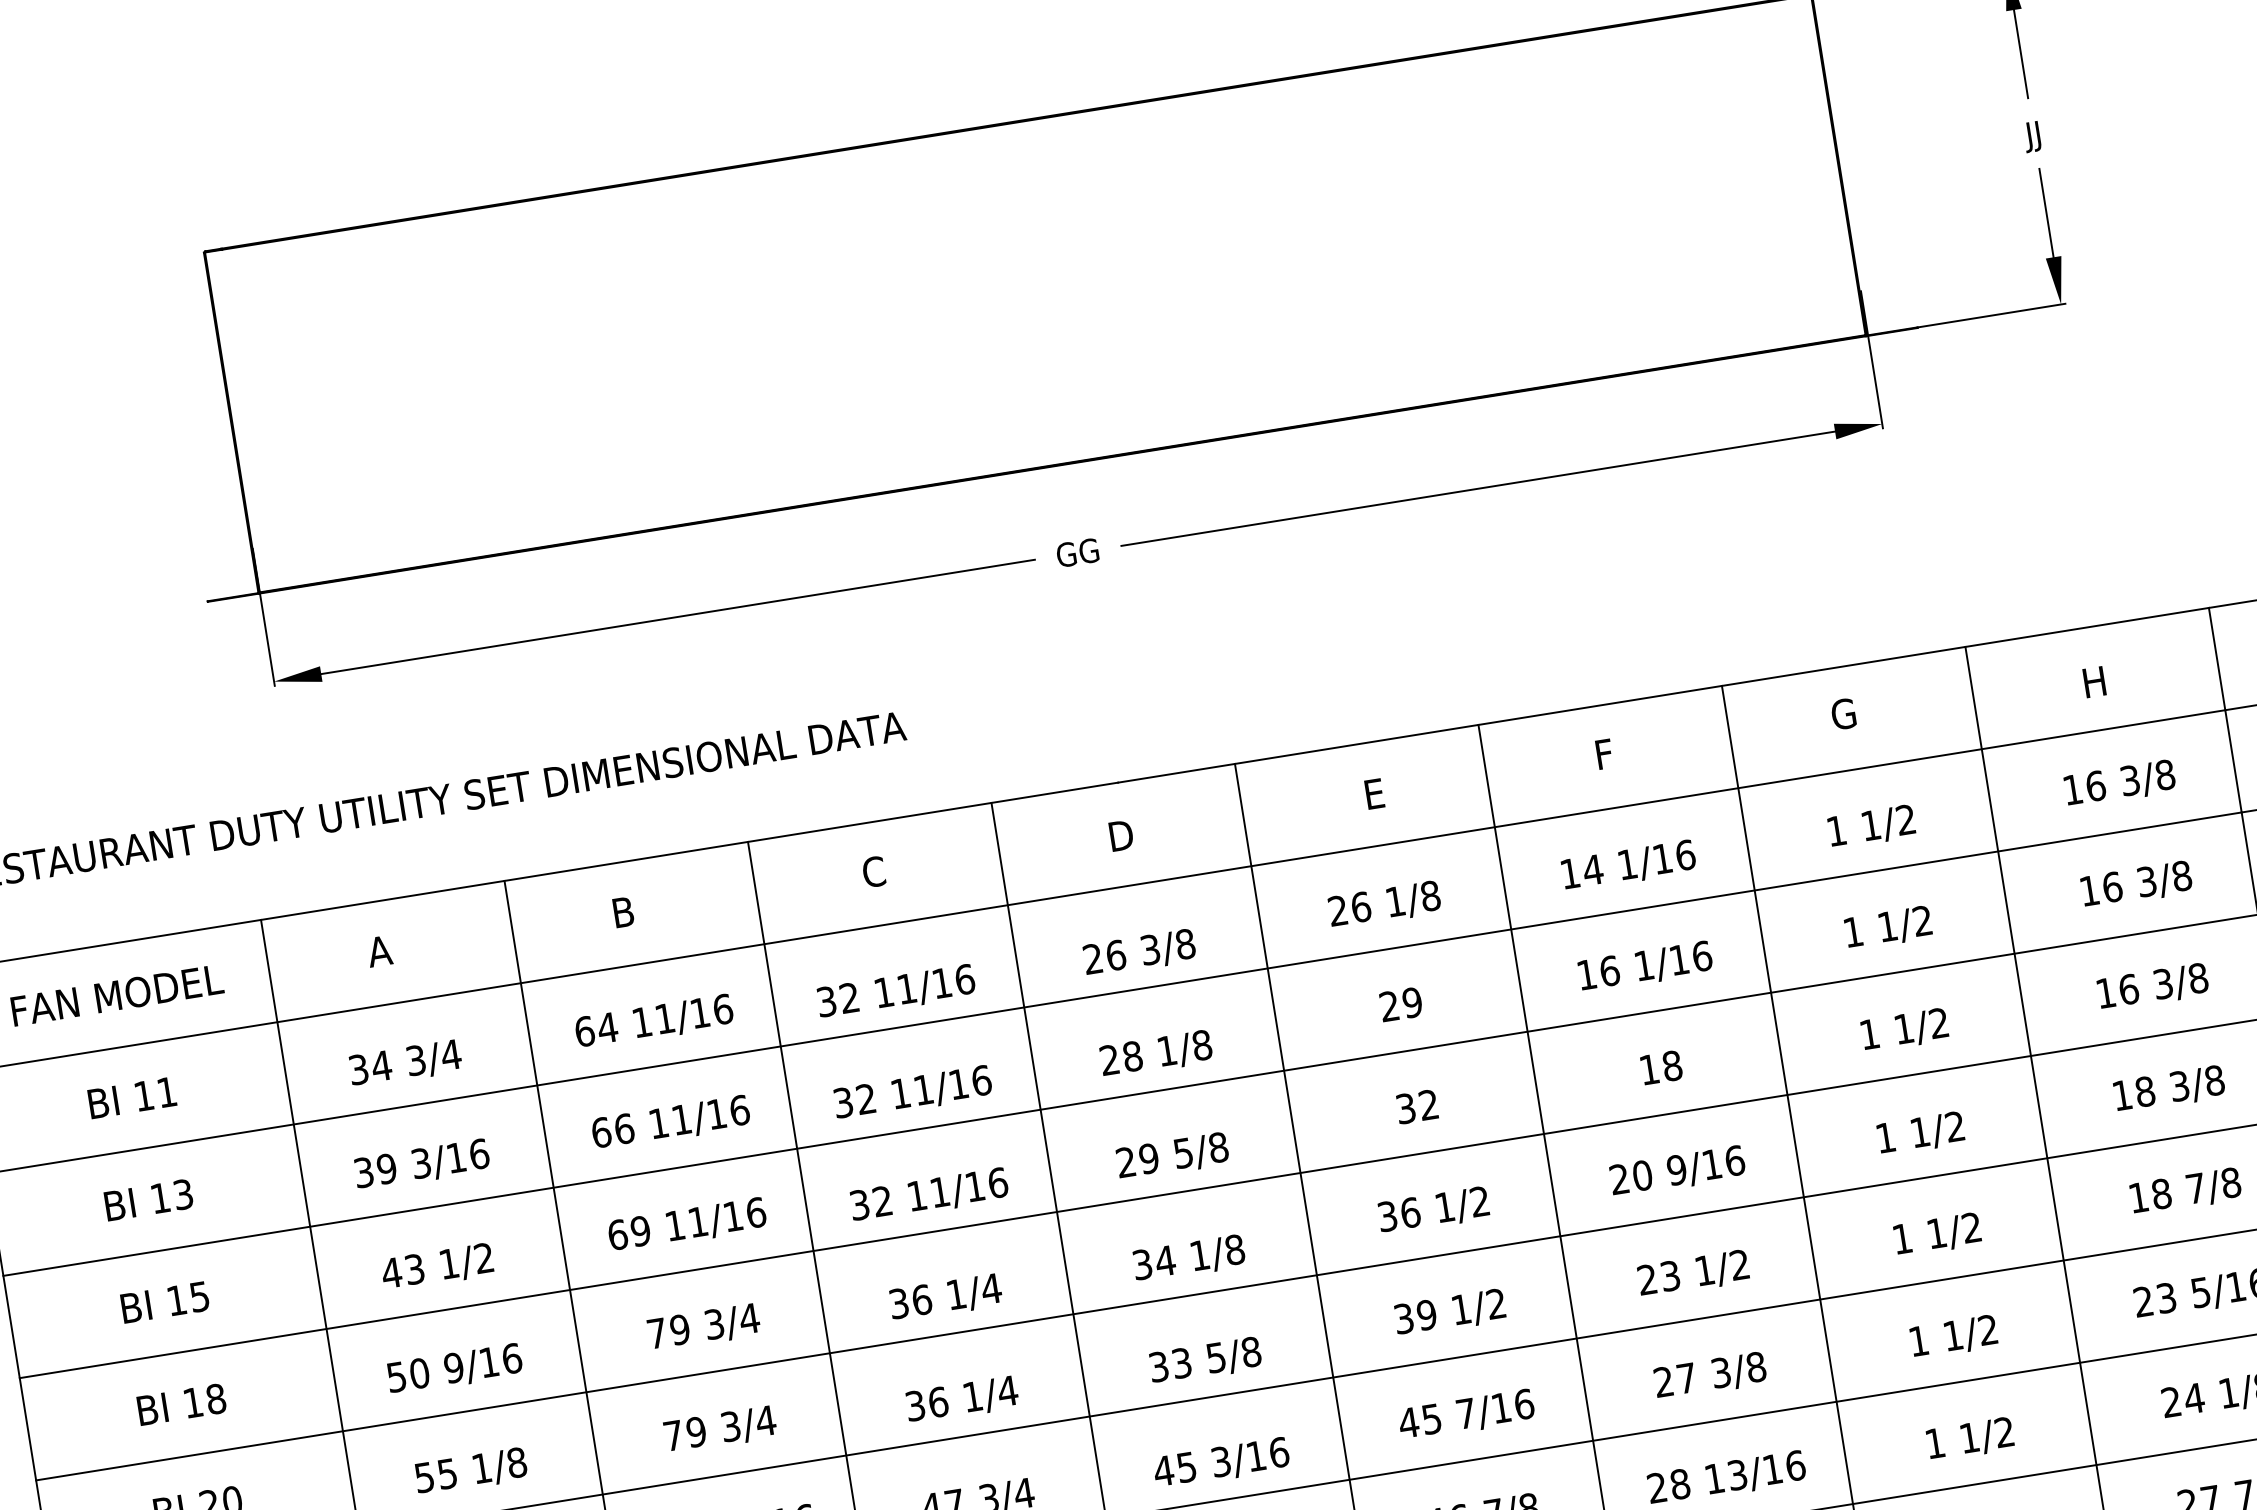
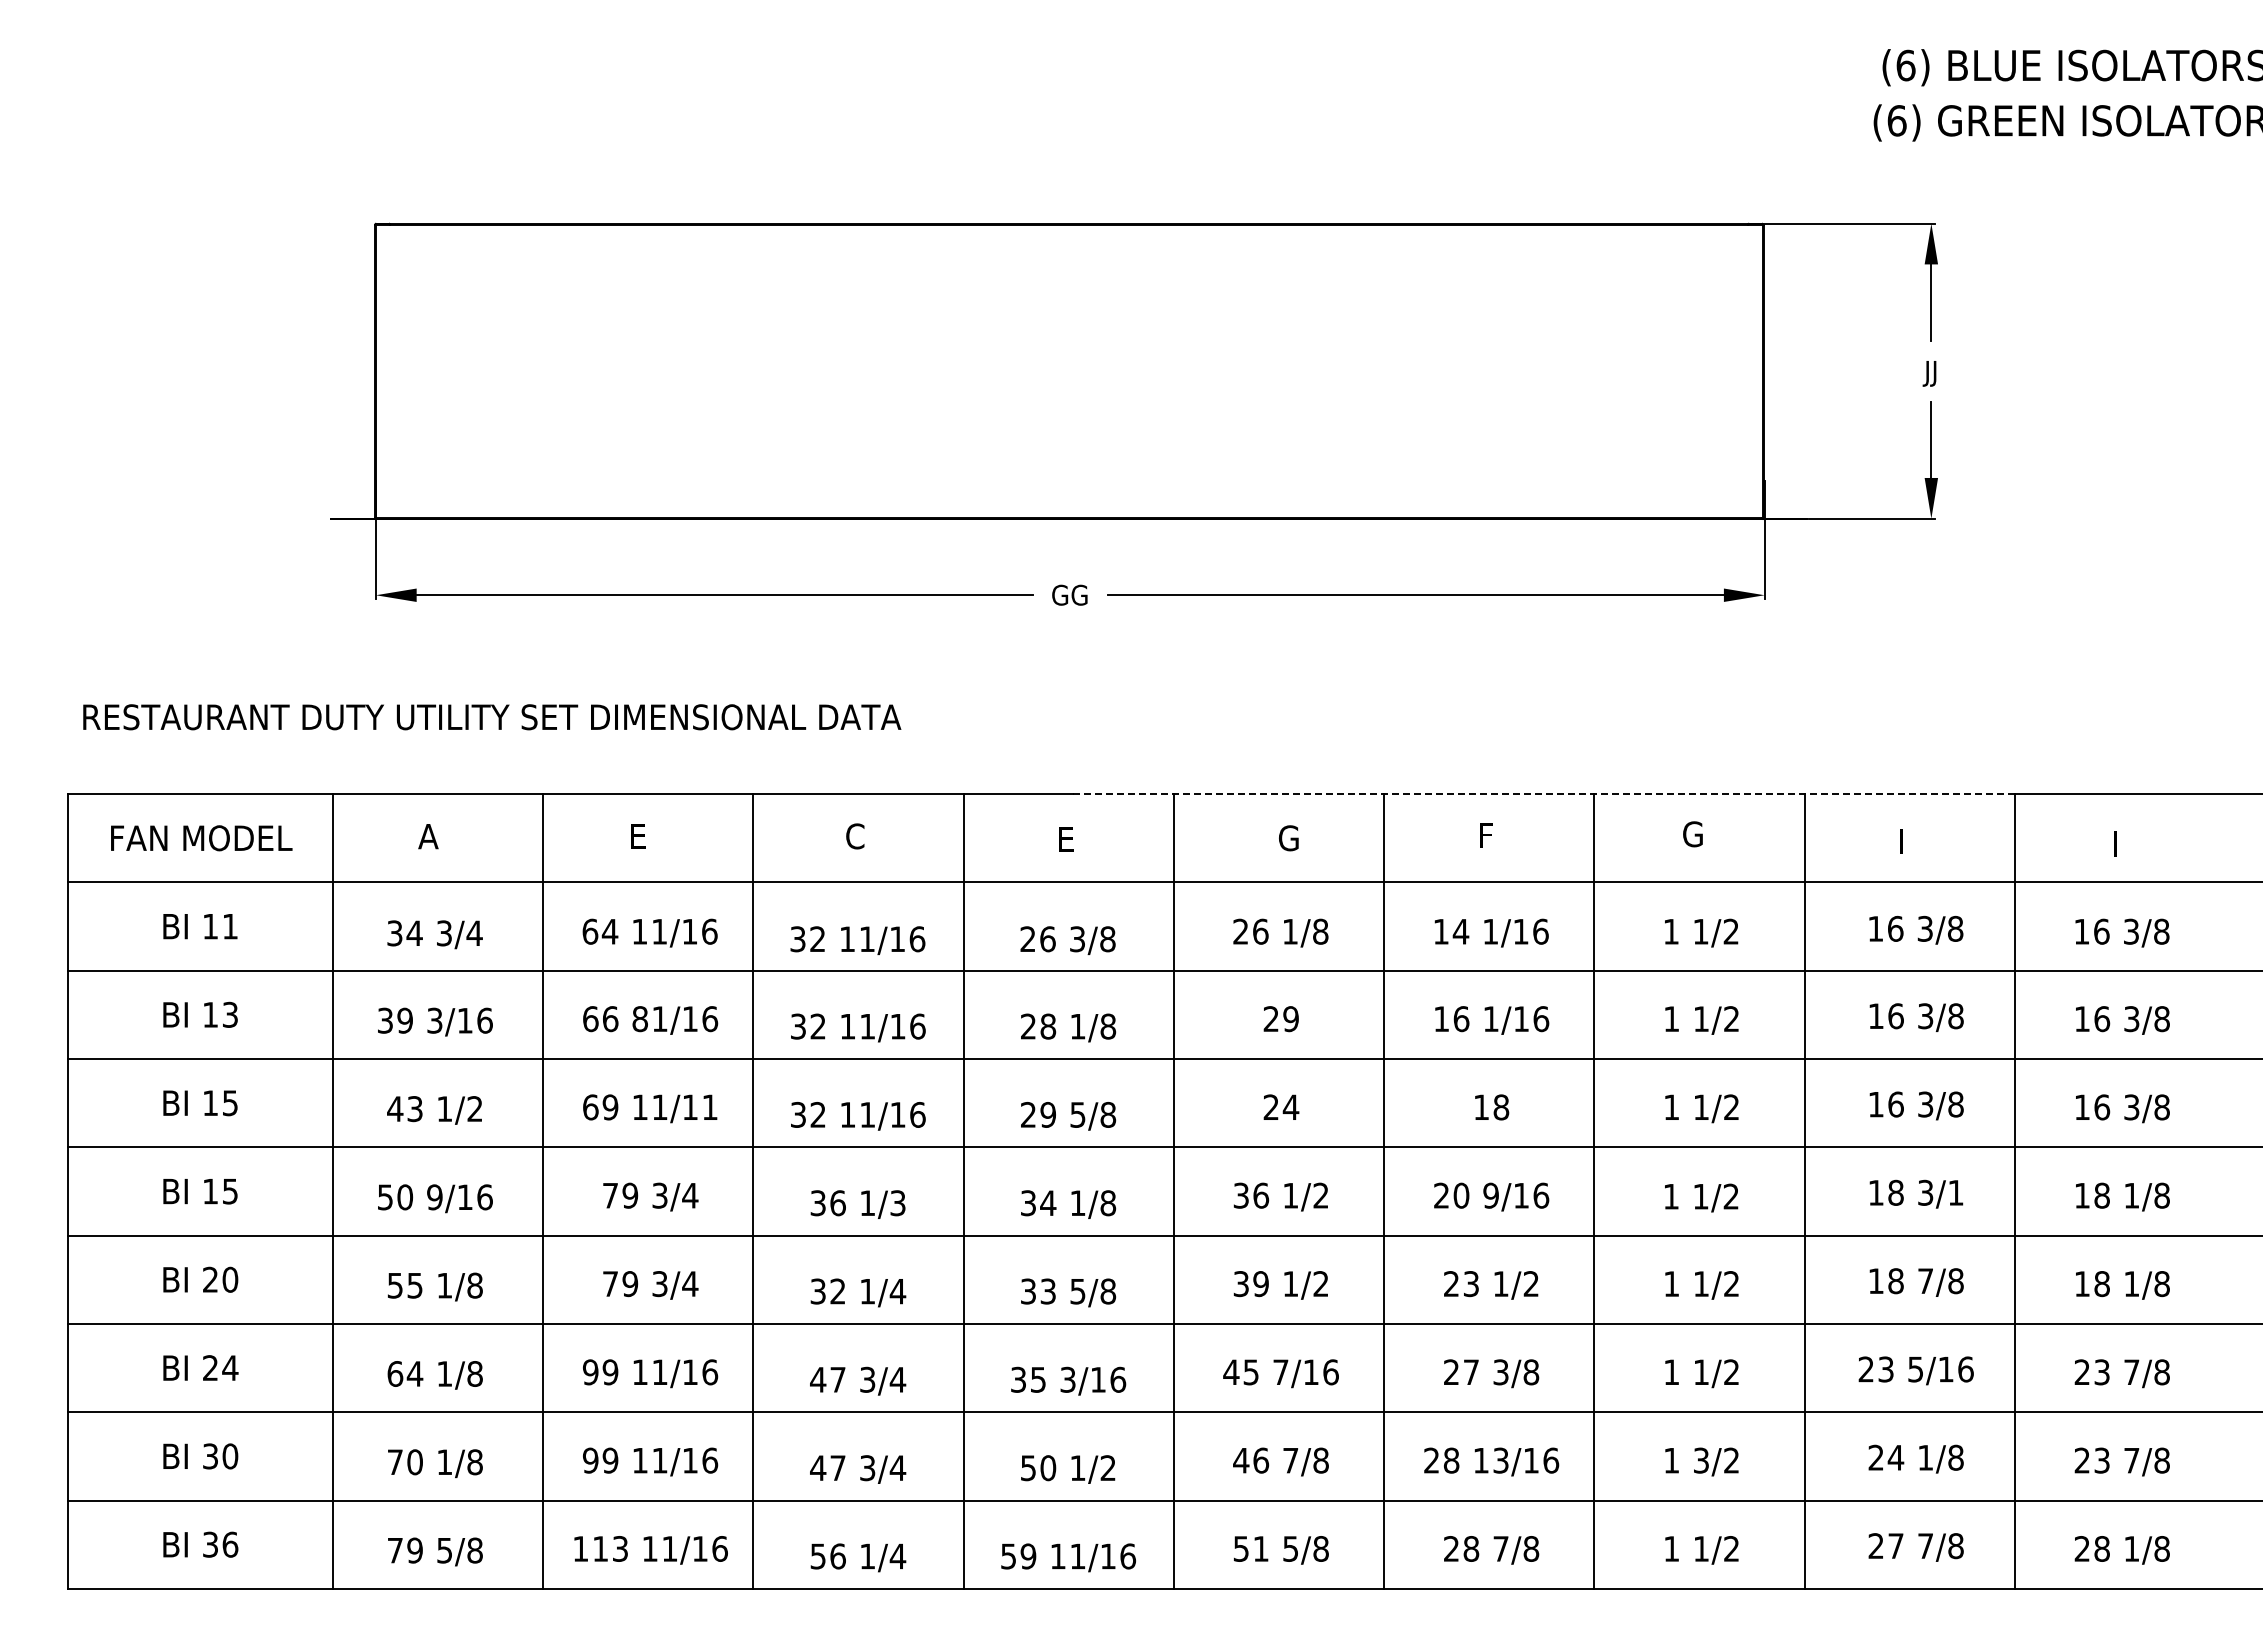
text: (2095, 682) -> (1909, 841), H -> I
line: (1663, 695) -> (1543, 794), solid -> dashed
text: (1375, 794) -> (1288, 838), E -> G
text: (1121, 834) -> (1068, 838), D -> E
text: (624, 912) -> (639, 836), B -> E
text: (2214, 1080) -> (1955, 1192), 3/8 -> 3/1
text: (1417, 1106) -> (1281, 1107), 32 -> 24
text: (658, 1124) -> (639, 1019), 11/16 -> 81/16
text: (756, 1212) -> (710, 1107), 11/16 -> 11/11
text: (990, 1289) -> (897, 1203), 1/4 -> 1/3
text: (216, 1399) -> (230, 1191), 18 -> 15
text: (937, 1402) -> (837, 1291), 36 -> 32
text: (1969, 1437) -> (1701, 1460), 1/2 -> 3/2
text: (1163, 1470) -> (1018, 1379), 45 -> 35

